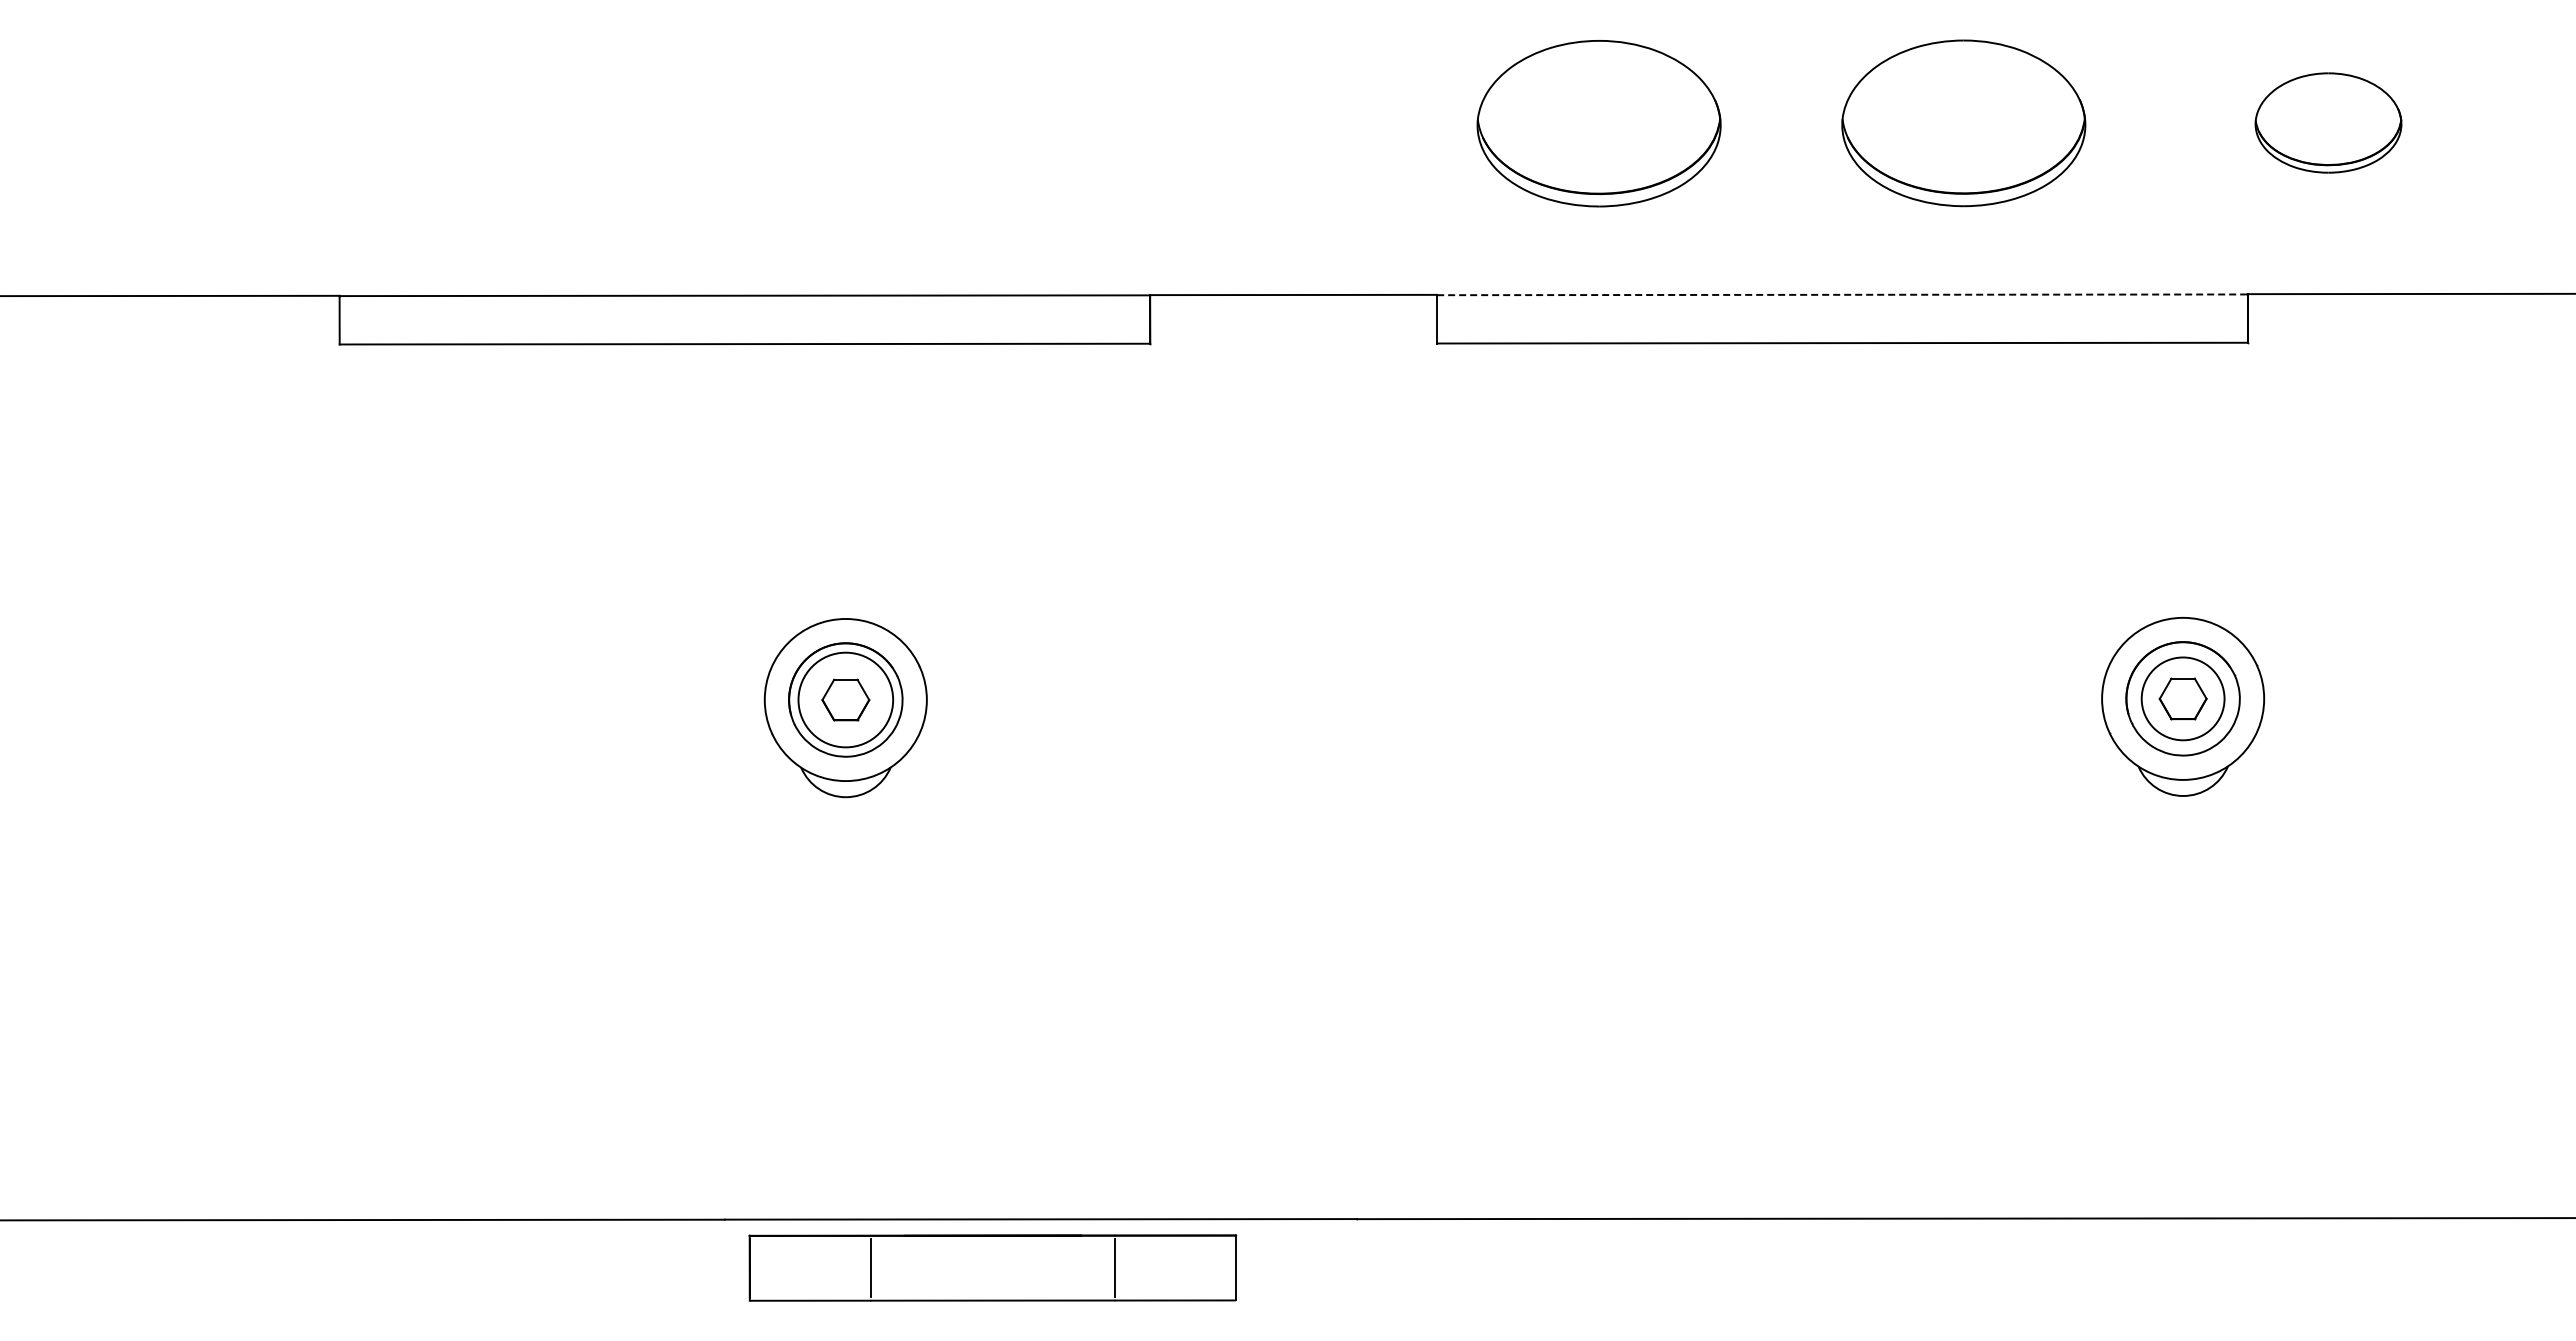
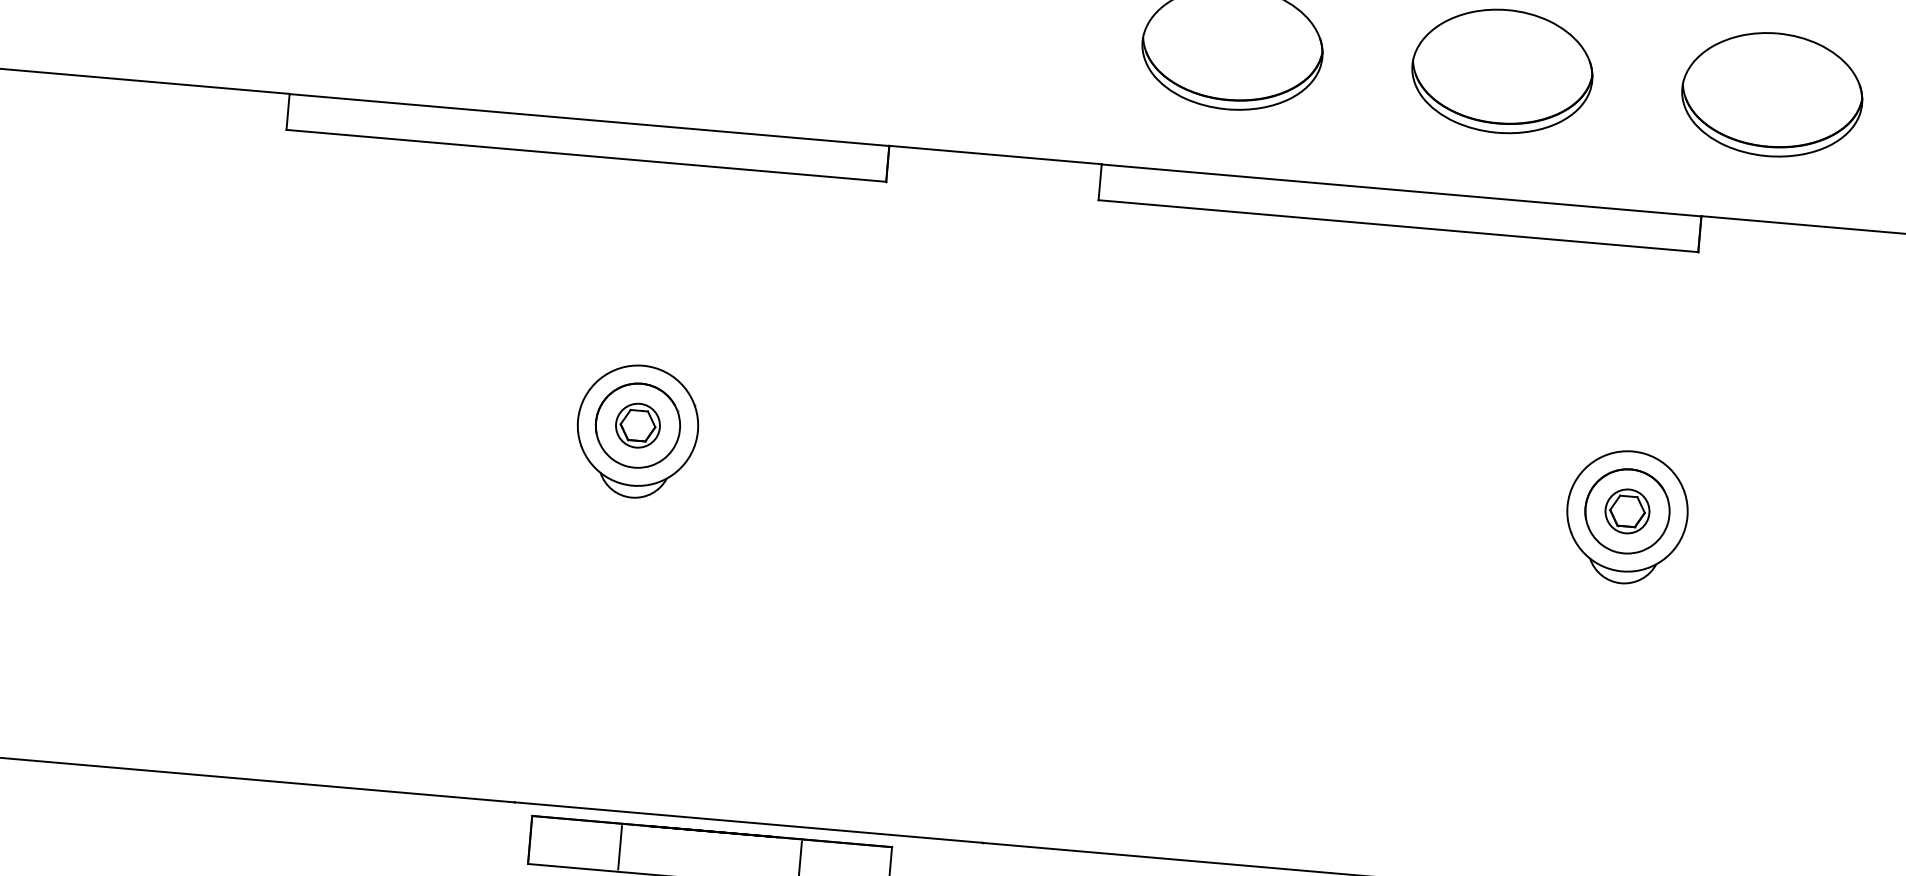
part: (2328, 122) -> (1772, 94), size x1.67
line: (1842, 294) -> (1401, 190), dashed -> solid
circle: (2182, 698) -> (1627, 511), size x0.71
circle: (845, 699) -> (637, 425), size x0.62

